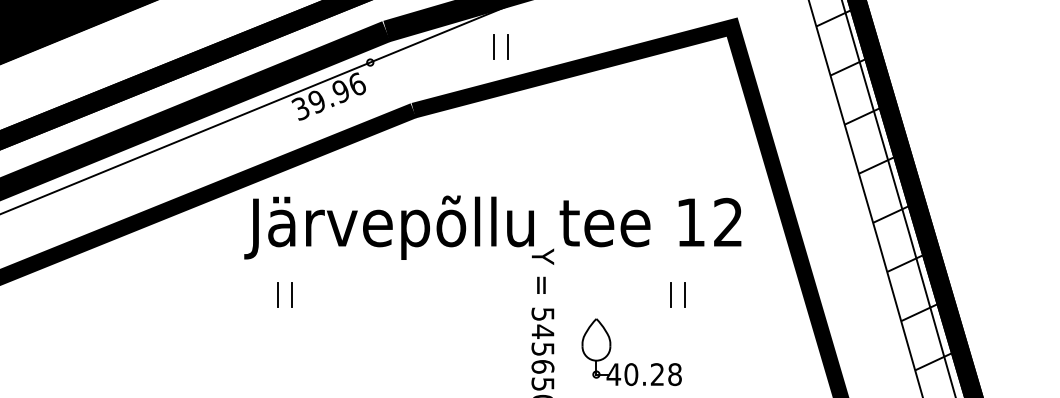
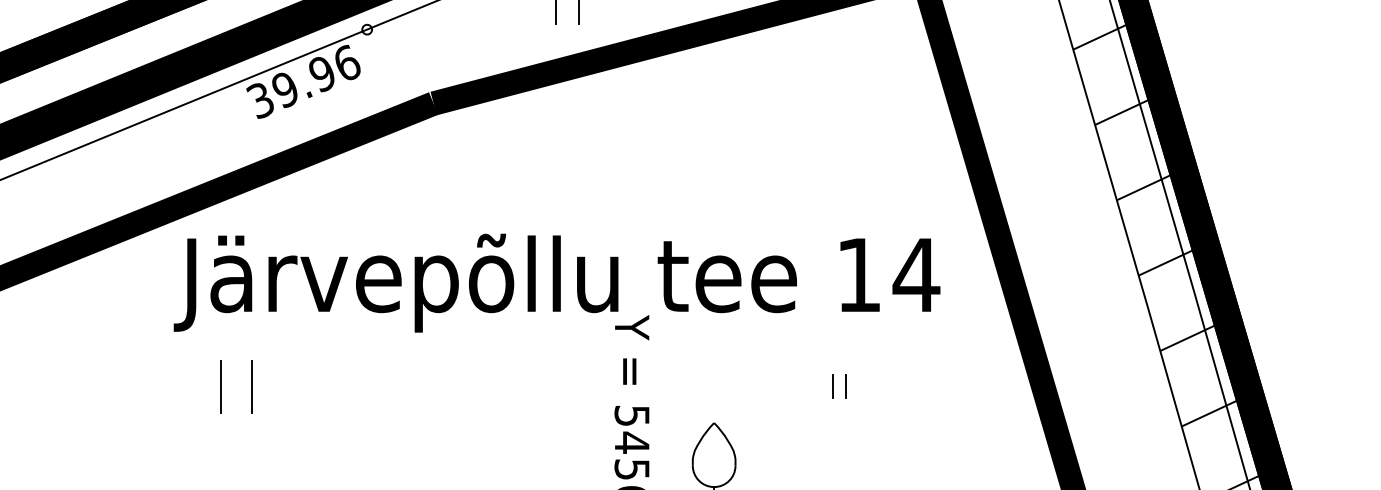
text: (727, 221) -> (915, 273), 12 -> 14
part: (284, 294) -> (235, 385), size x1.4
part: (677, 294) -> (838, 385), size x0.6

